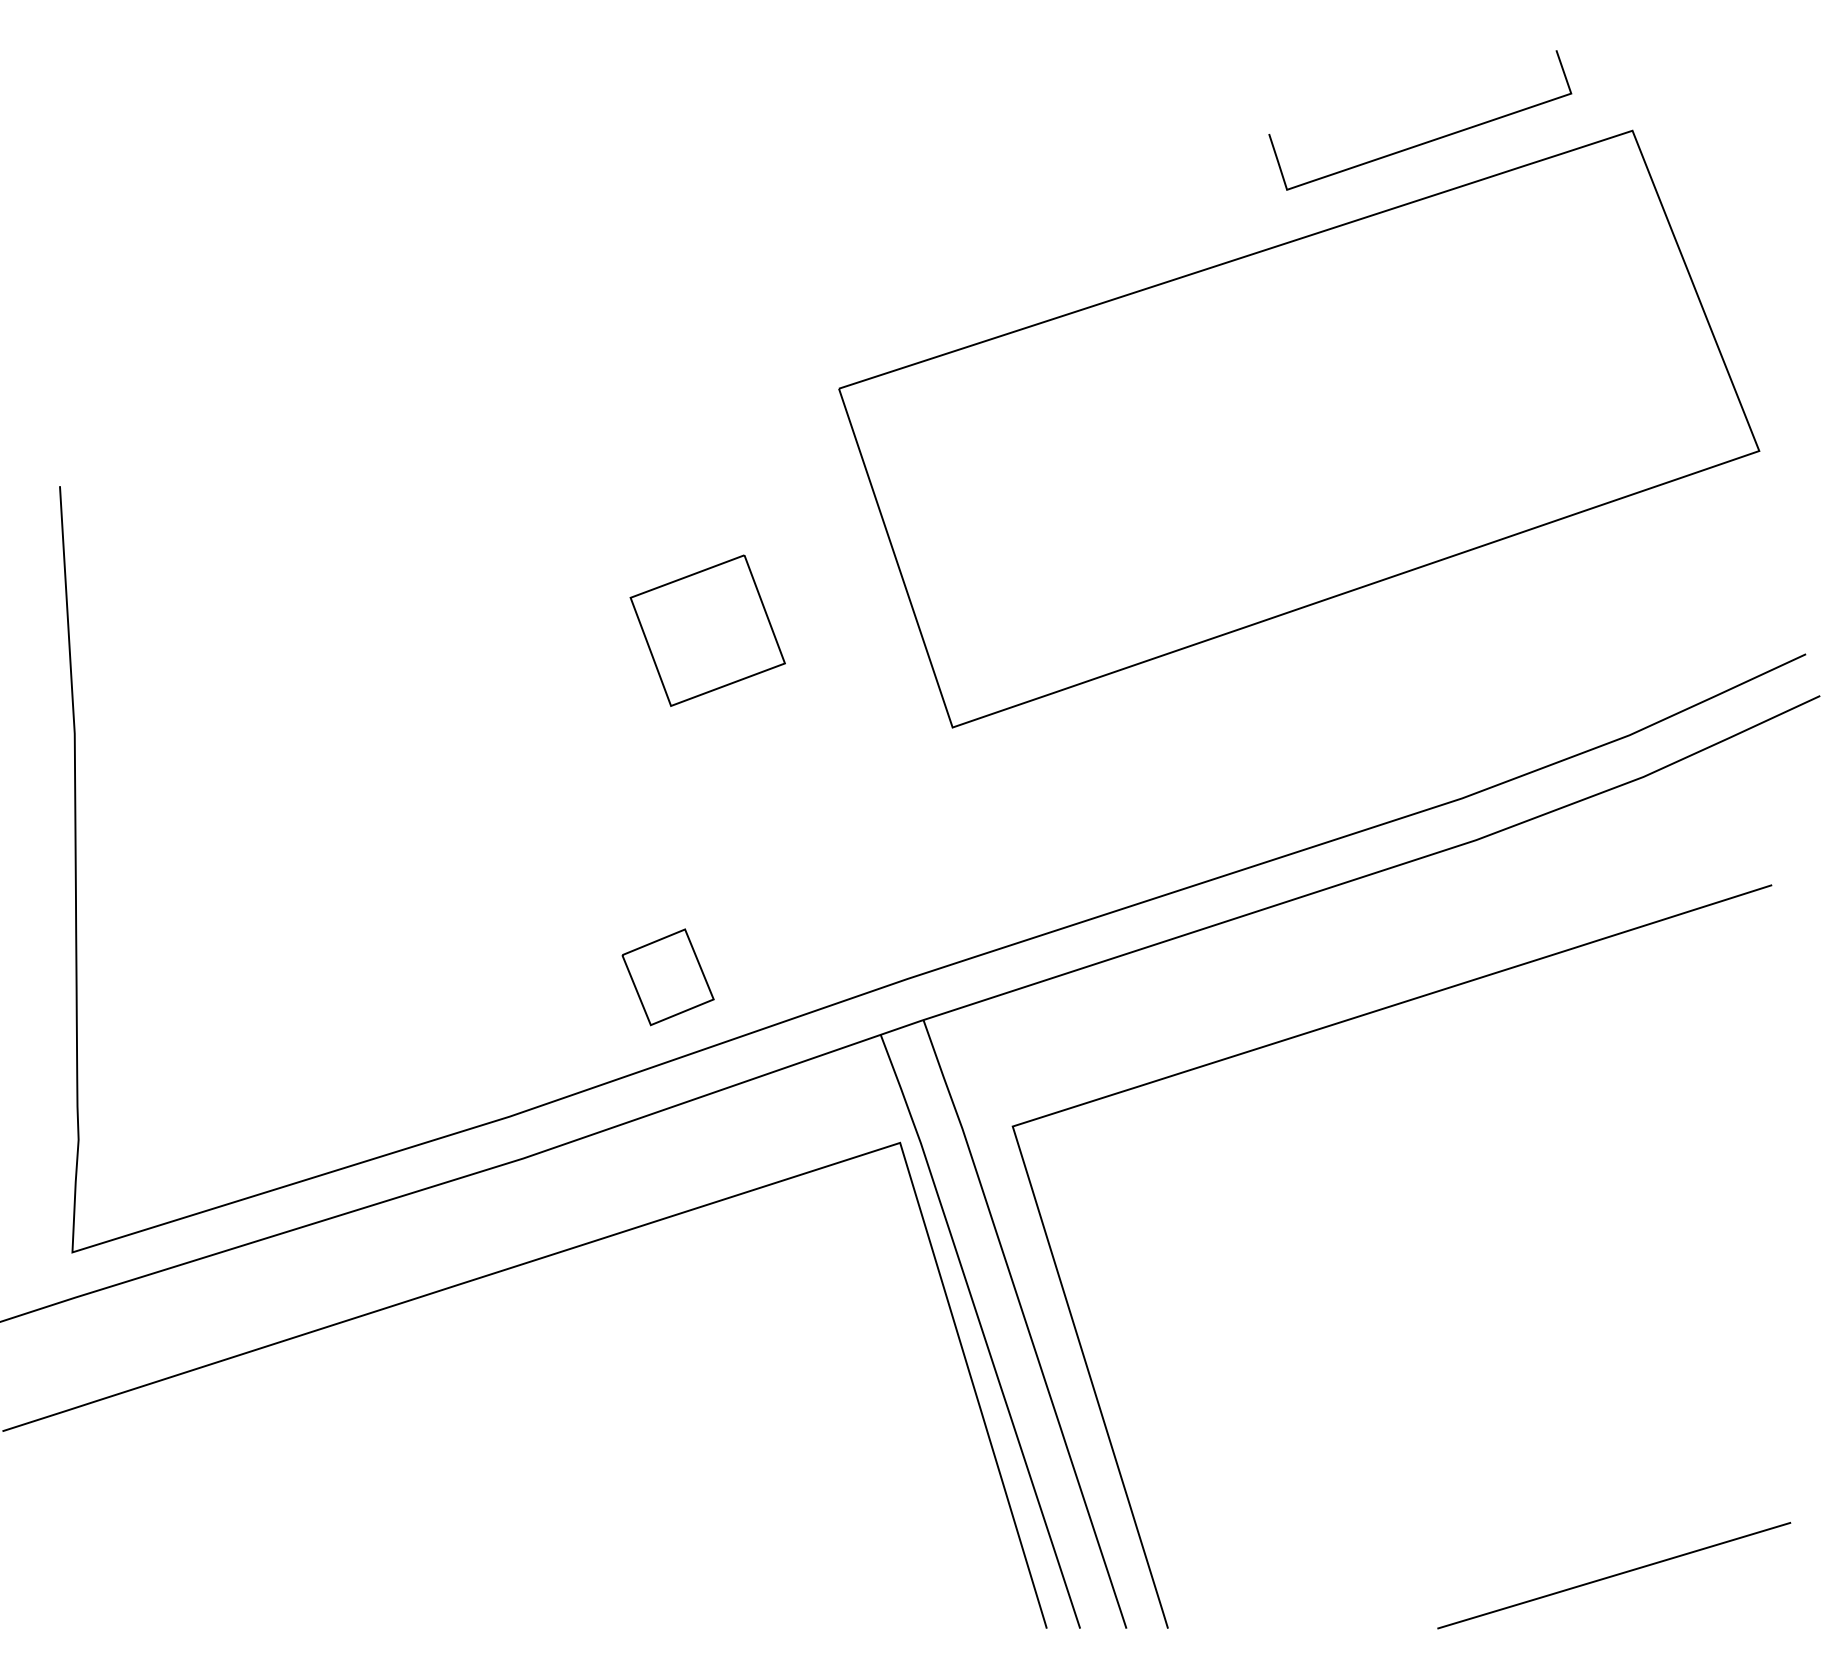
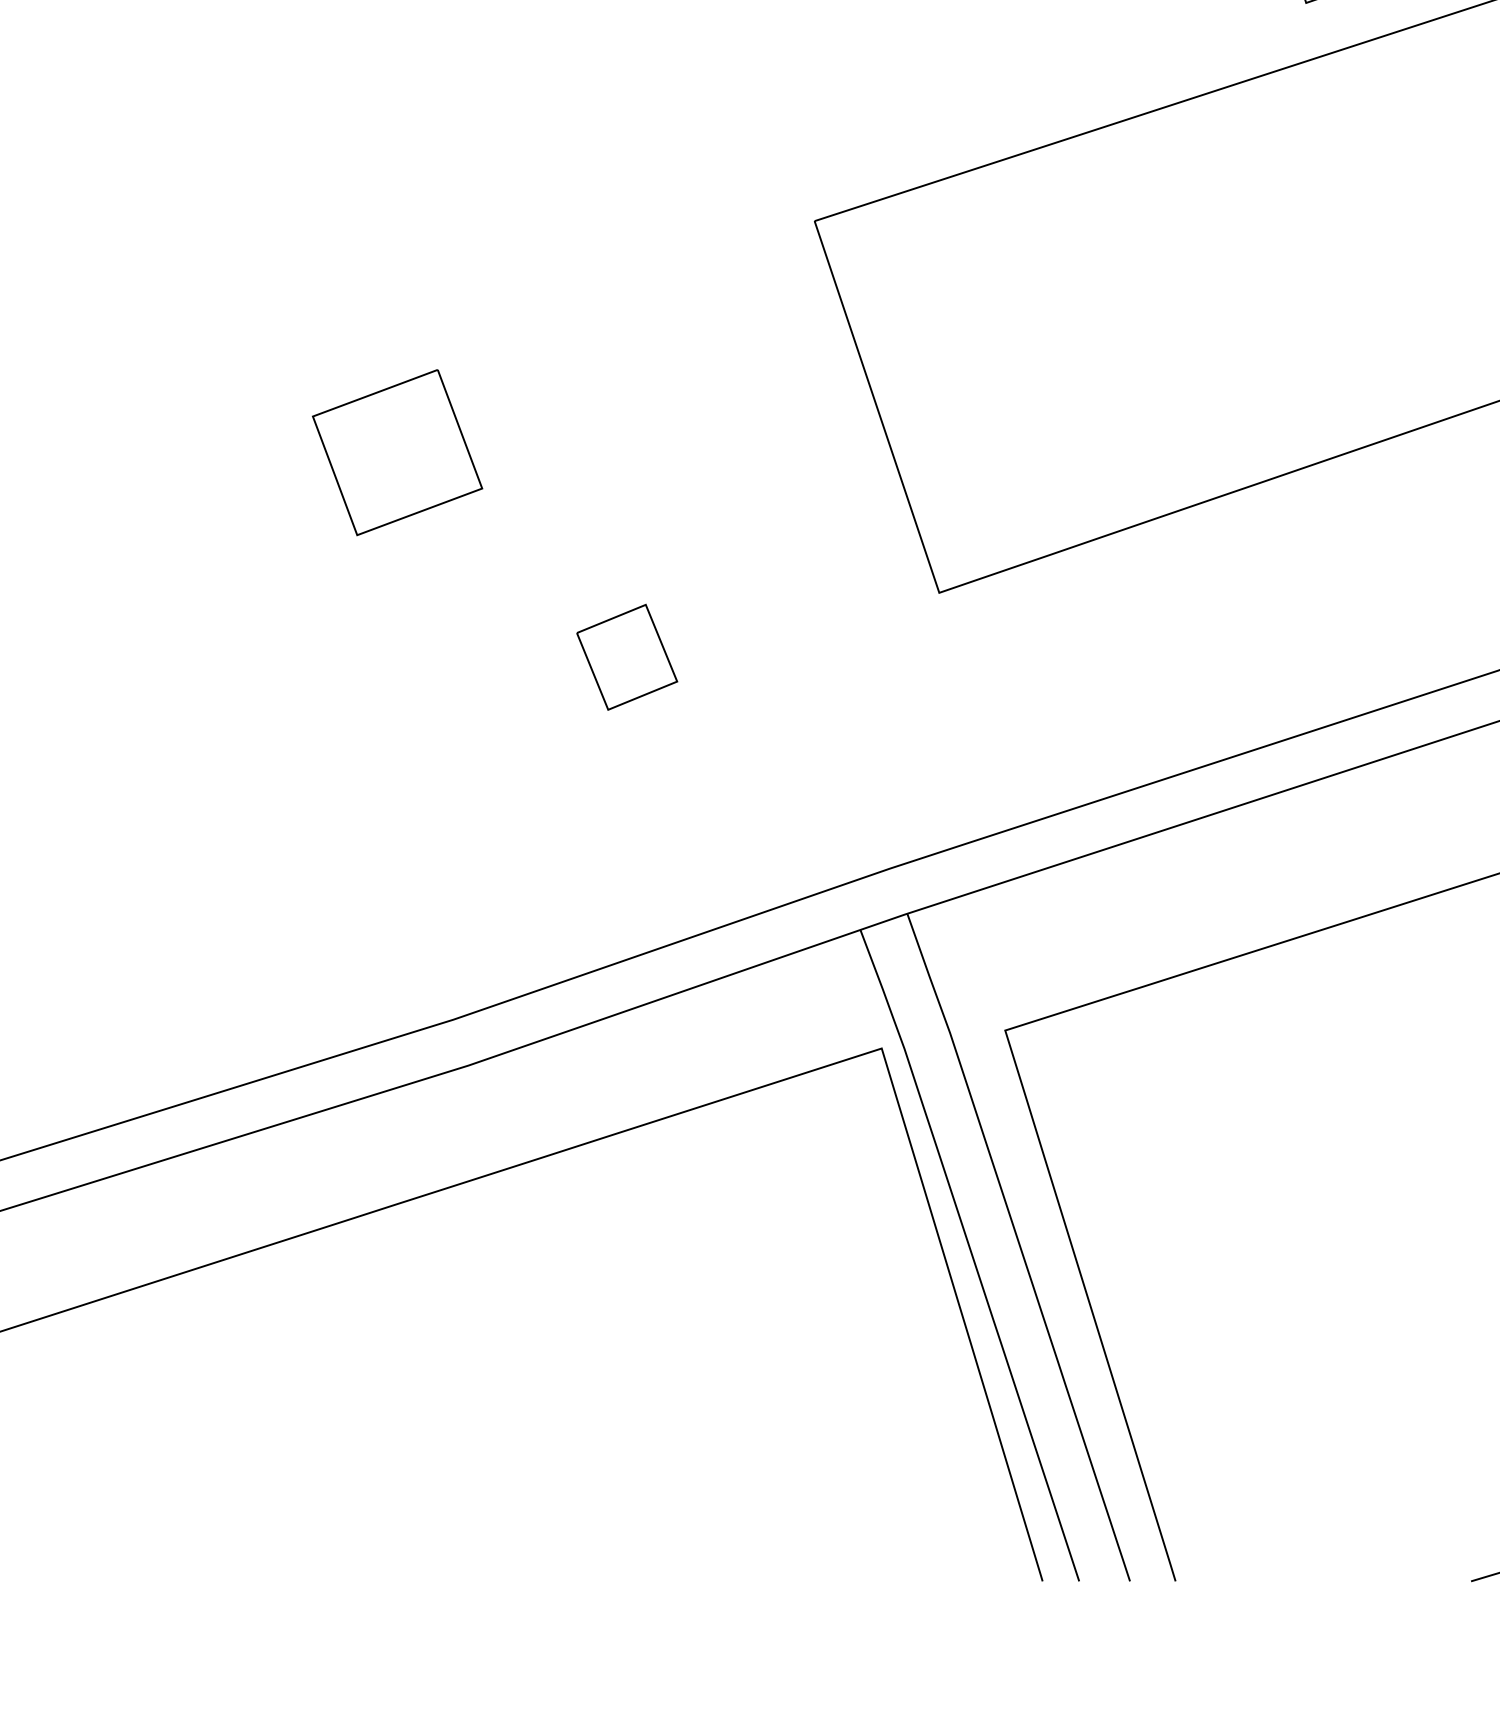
part: (707, 630) -> (397, 452), moved
part: (667, 977) -> (626, 657), moved

